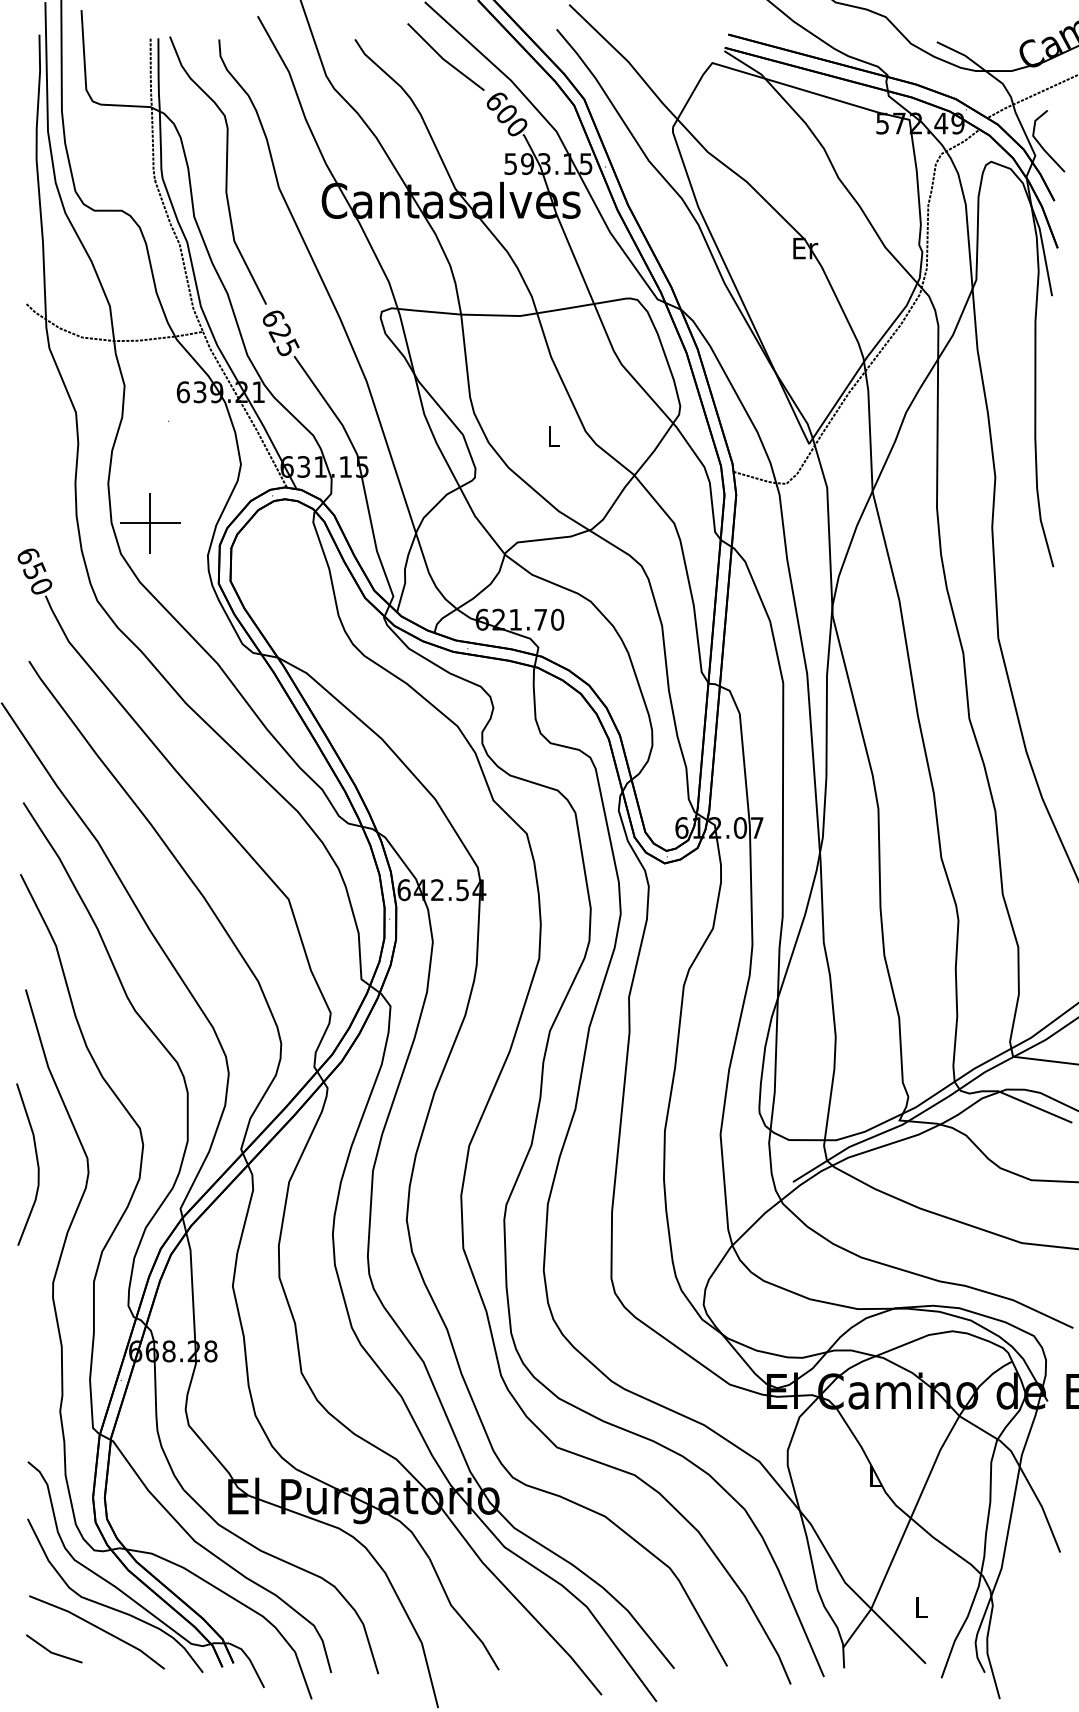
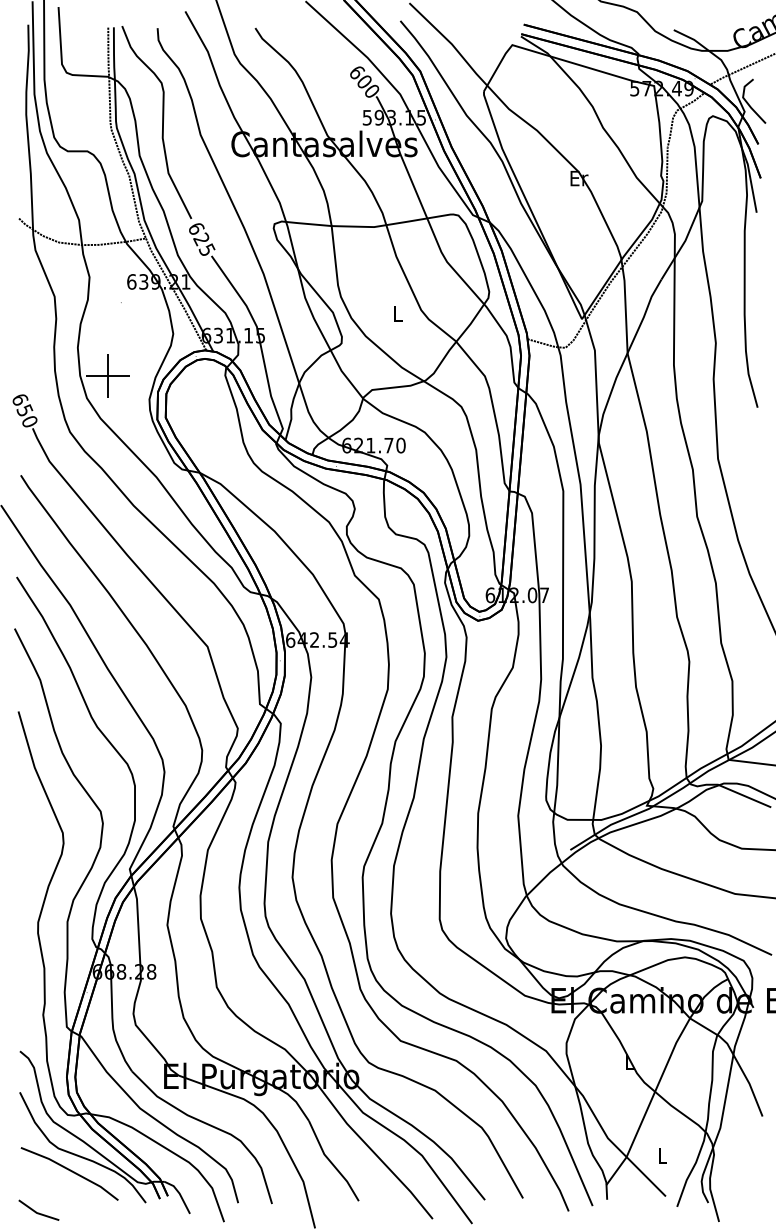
line: (444, 58) -> (319, 41), removed
curve: (36, 1162) -> (26, 835), removed
line: (54, 1652) -> (39, 1212), moved

